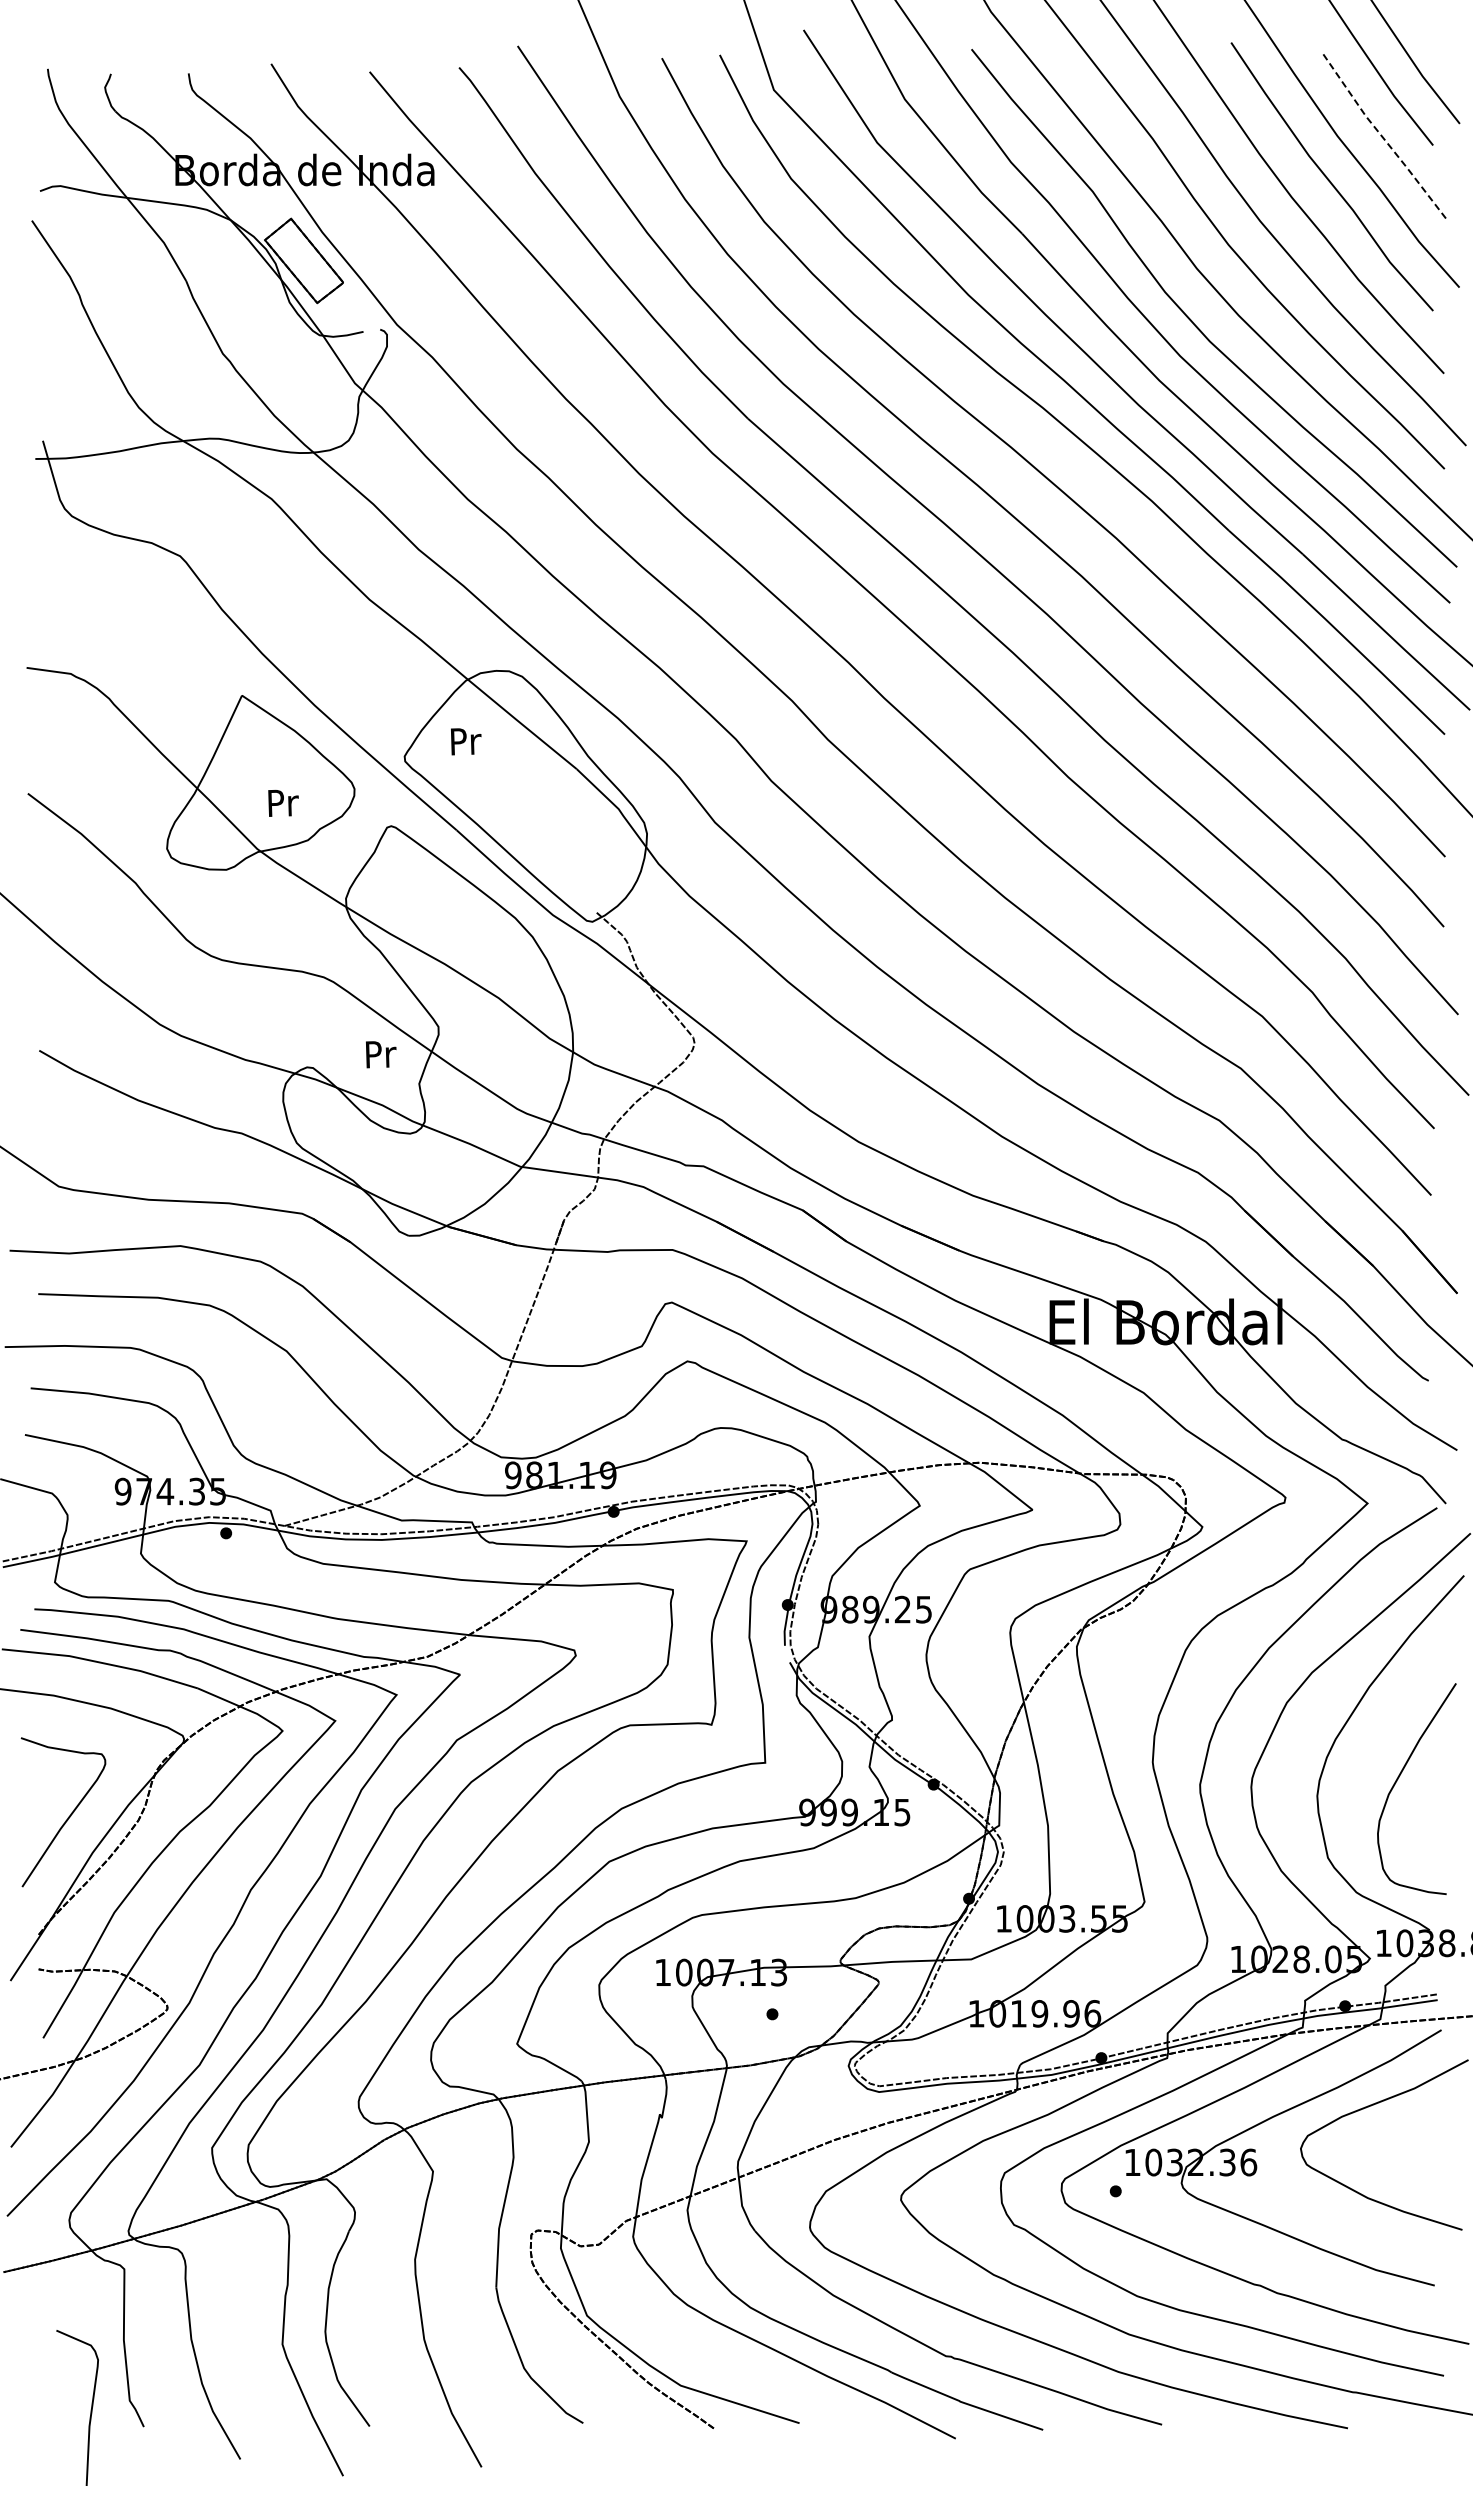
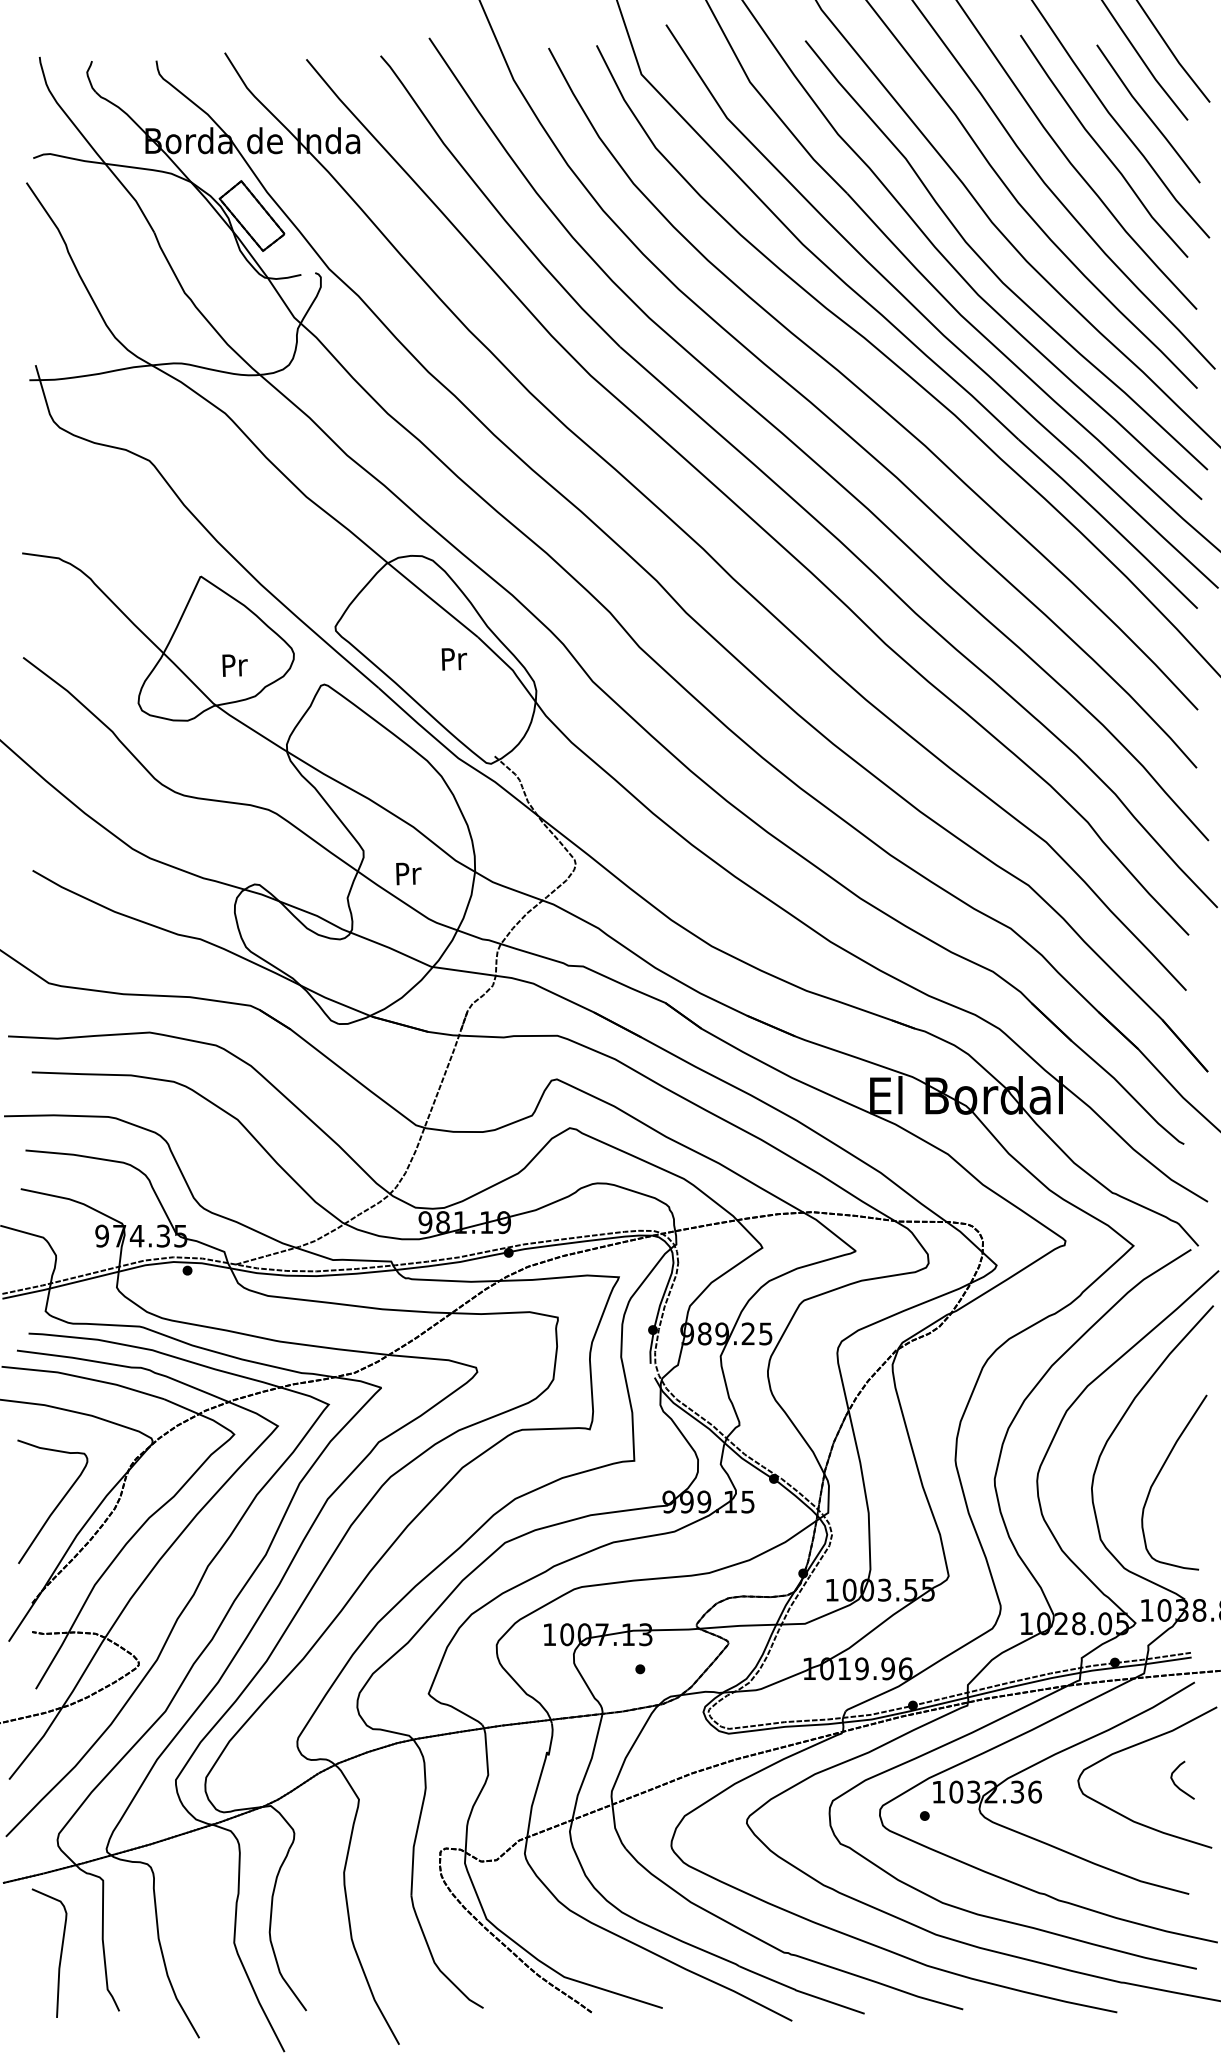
line: (1384, 139) -> (1147, 115), dashed -> solid
text: (466, 741) -> (454, 659), moved
text: (381, 1054) -> (409, 873), moved
curve: (1419, 2153) -> (1176, 1784), added
curve: (90, 2409) -> (60, 1954), moved

